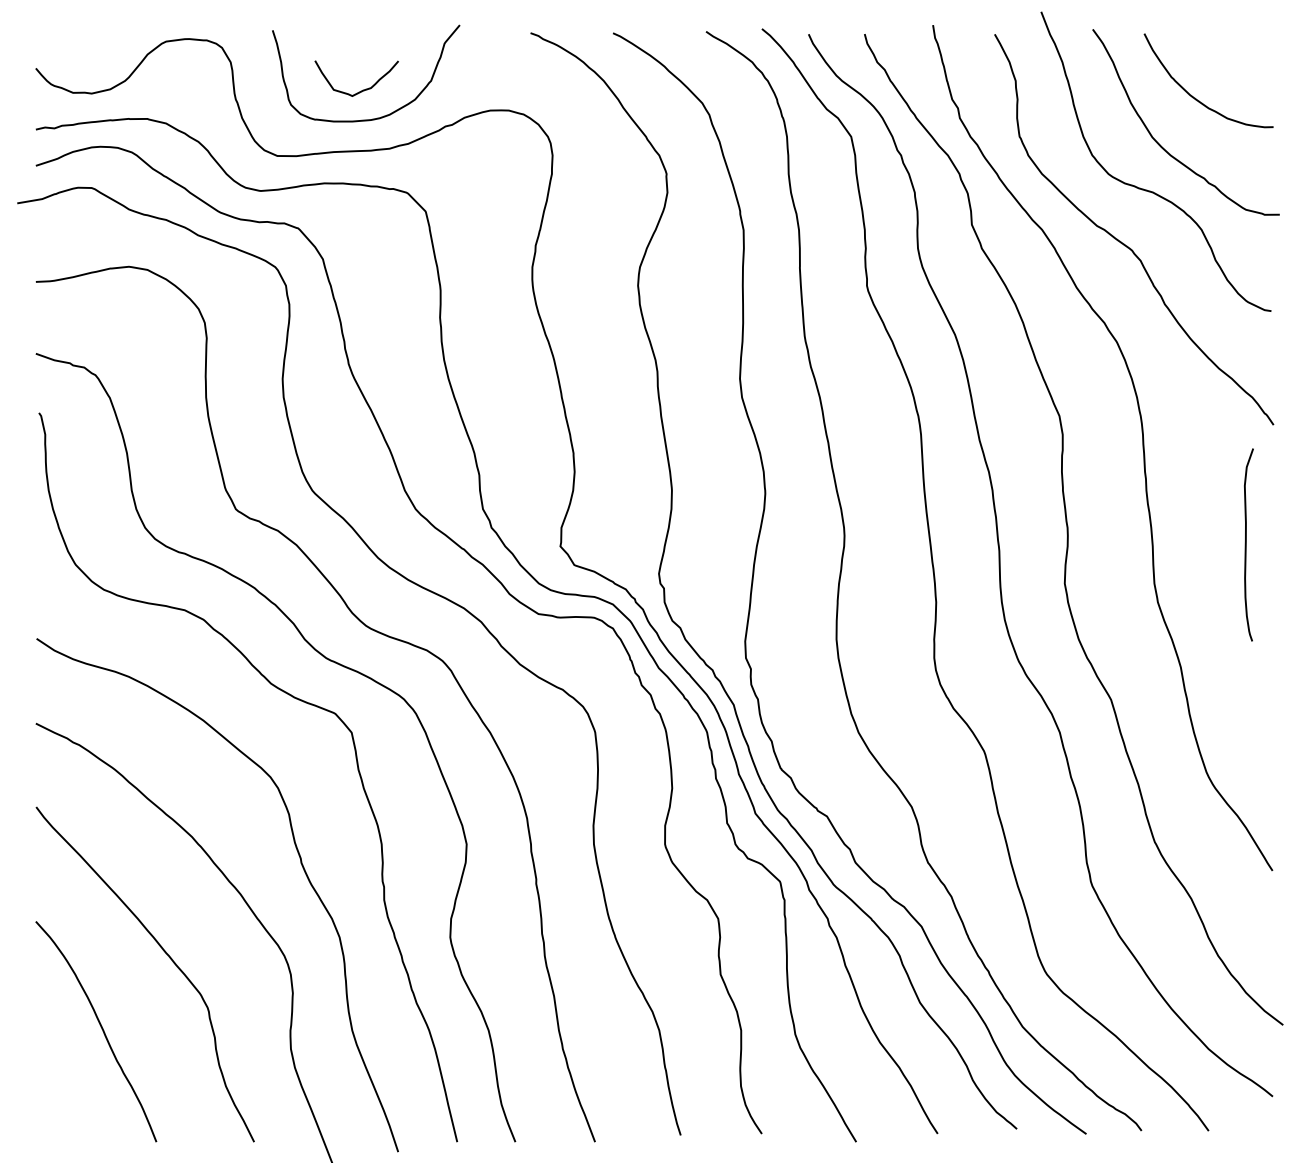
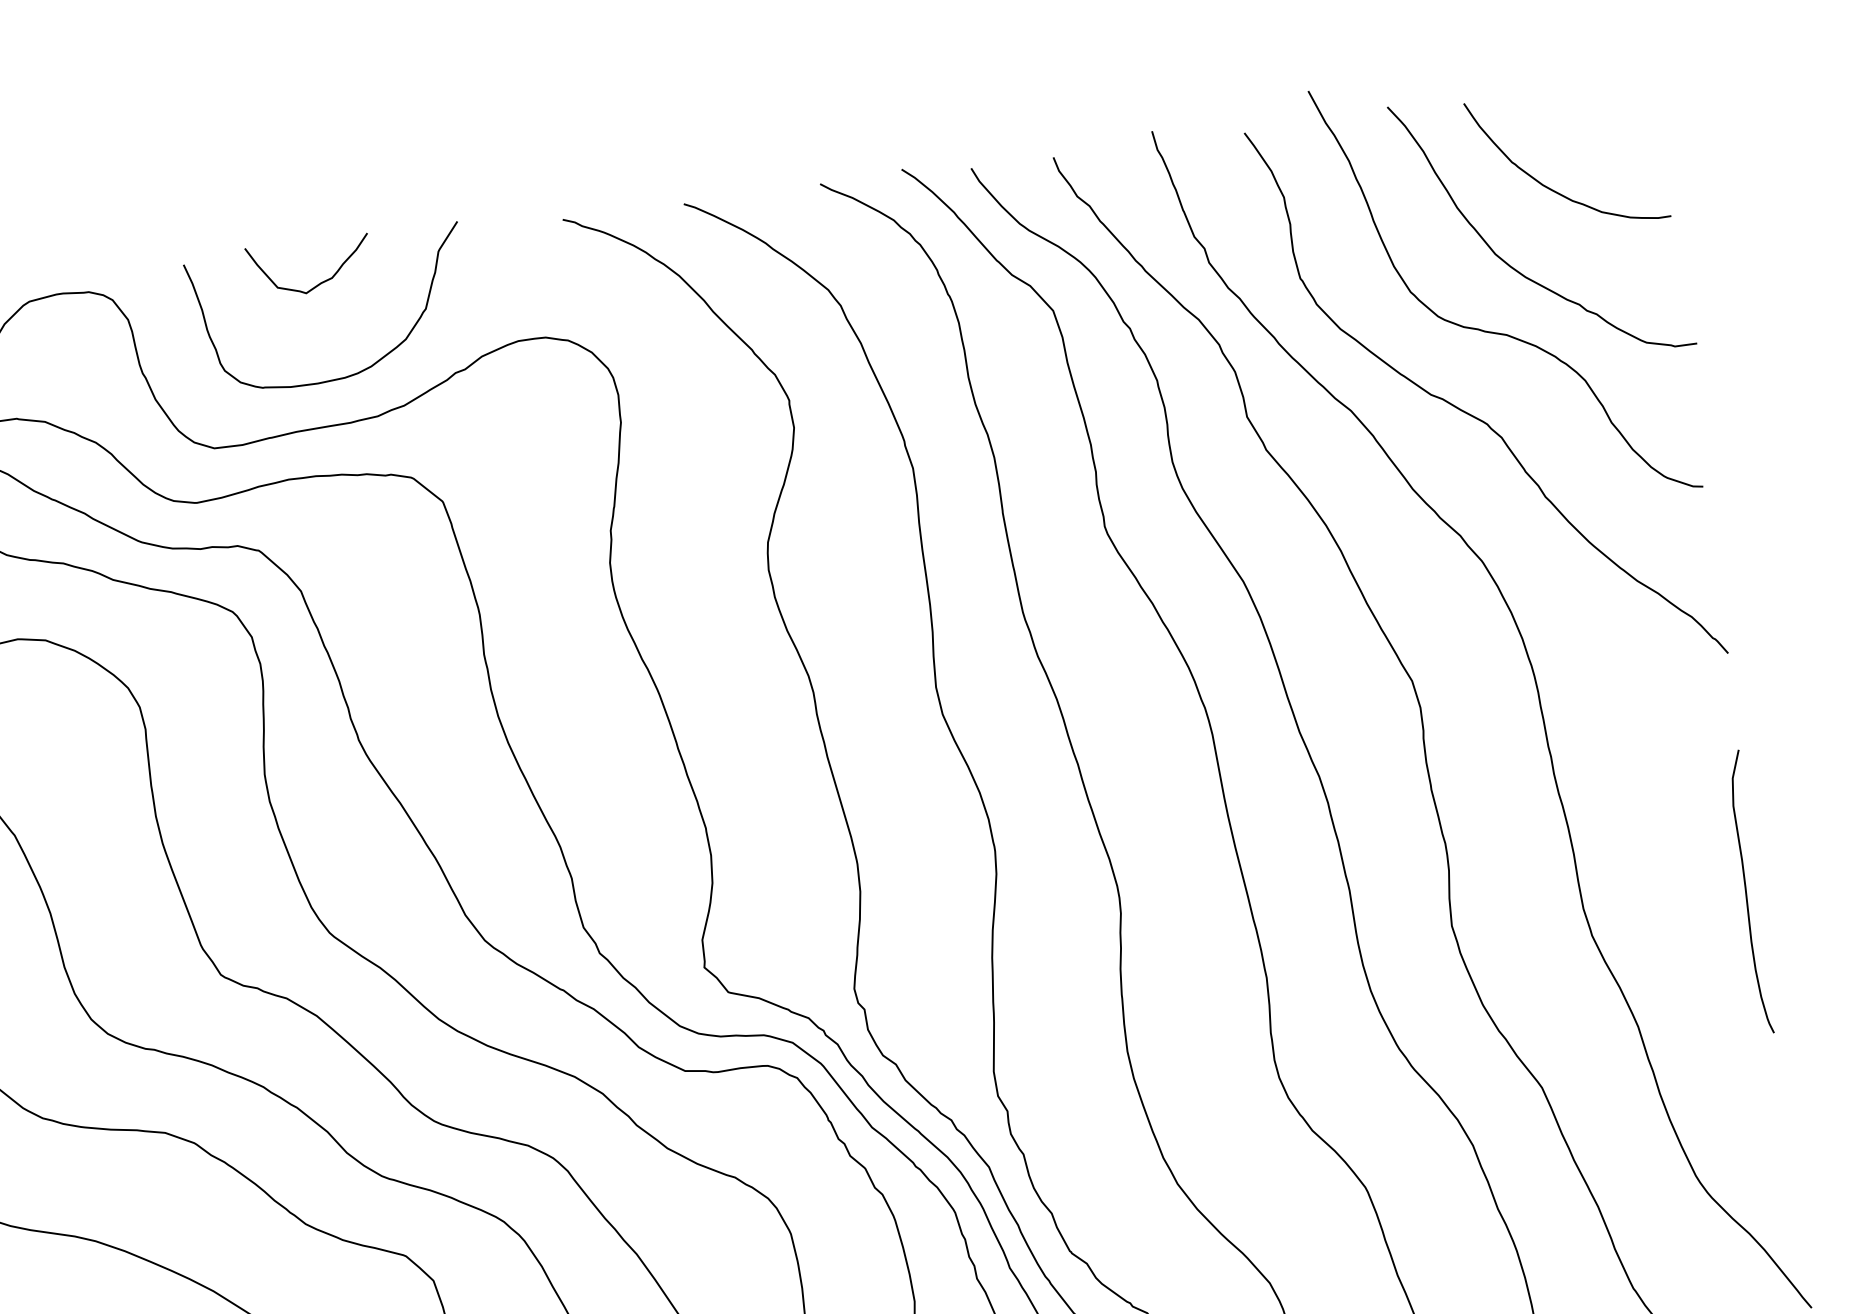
curve: (361, 90) -> (318, 283), moved
curve: (1246, 544) -> (1747, 891), moved

